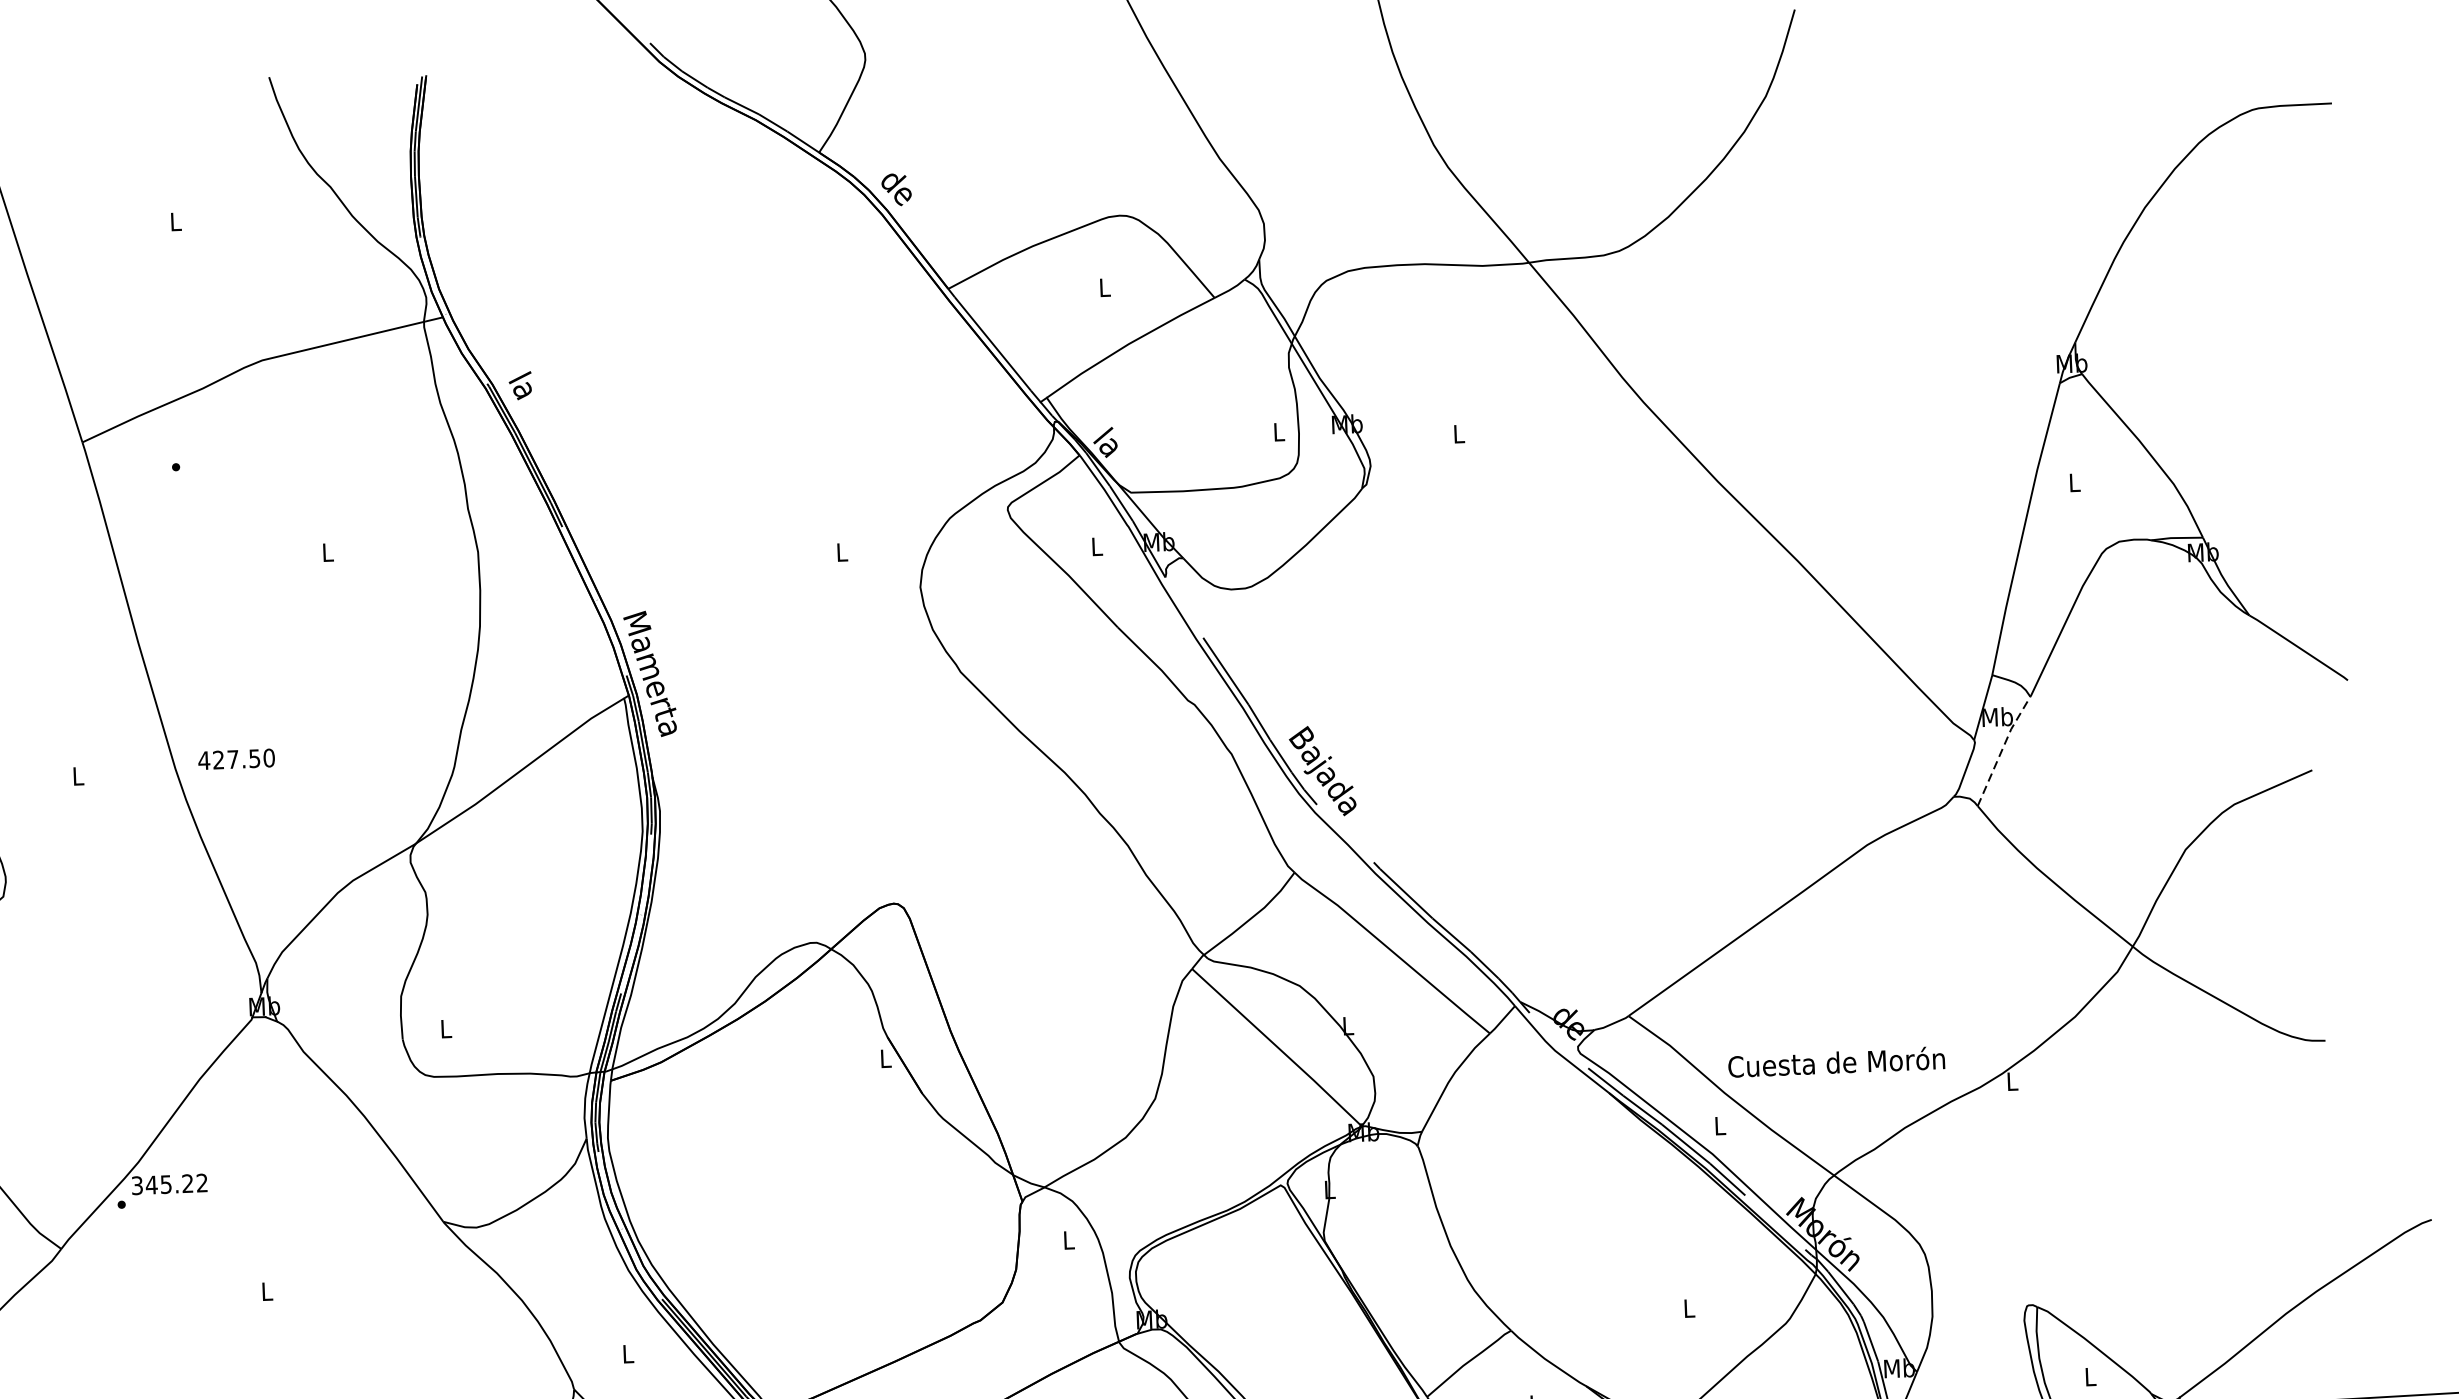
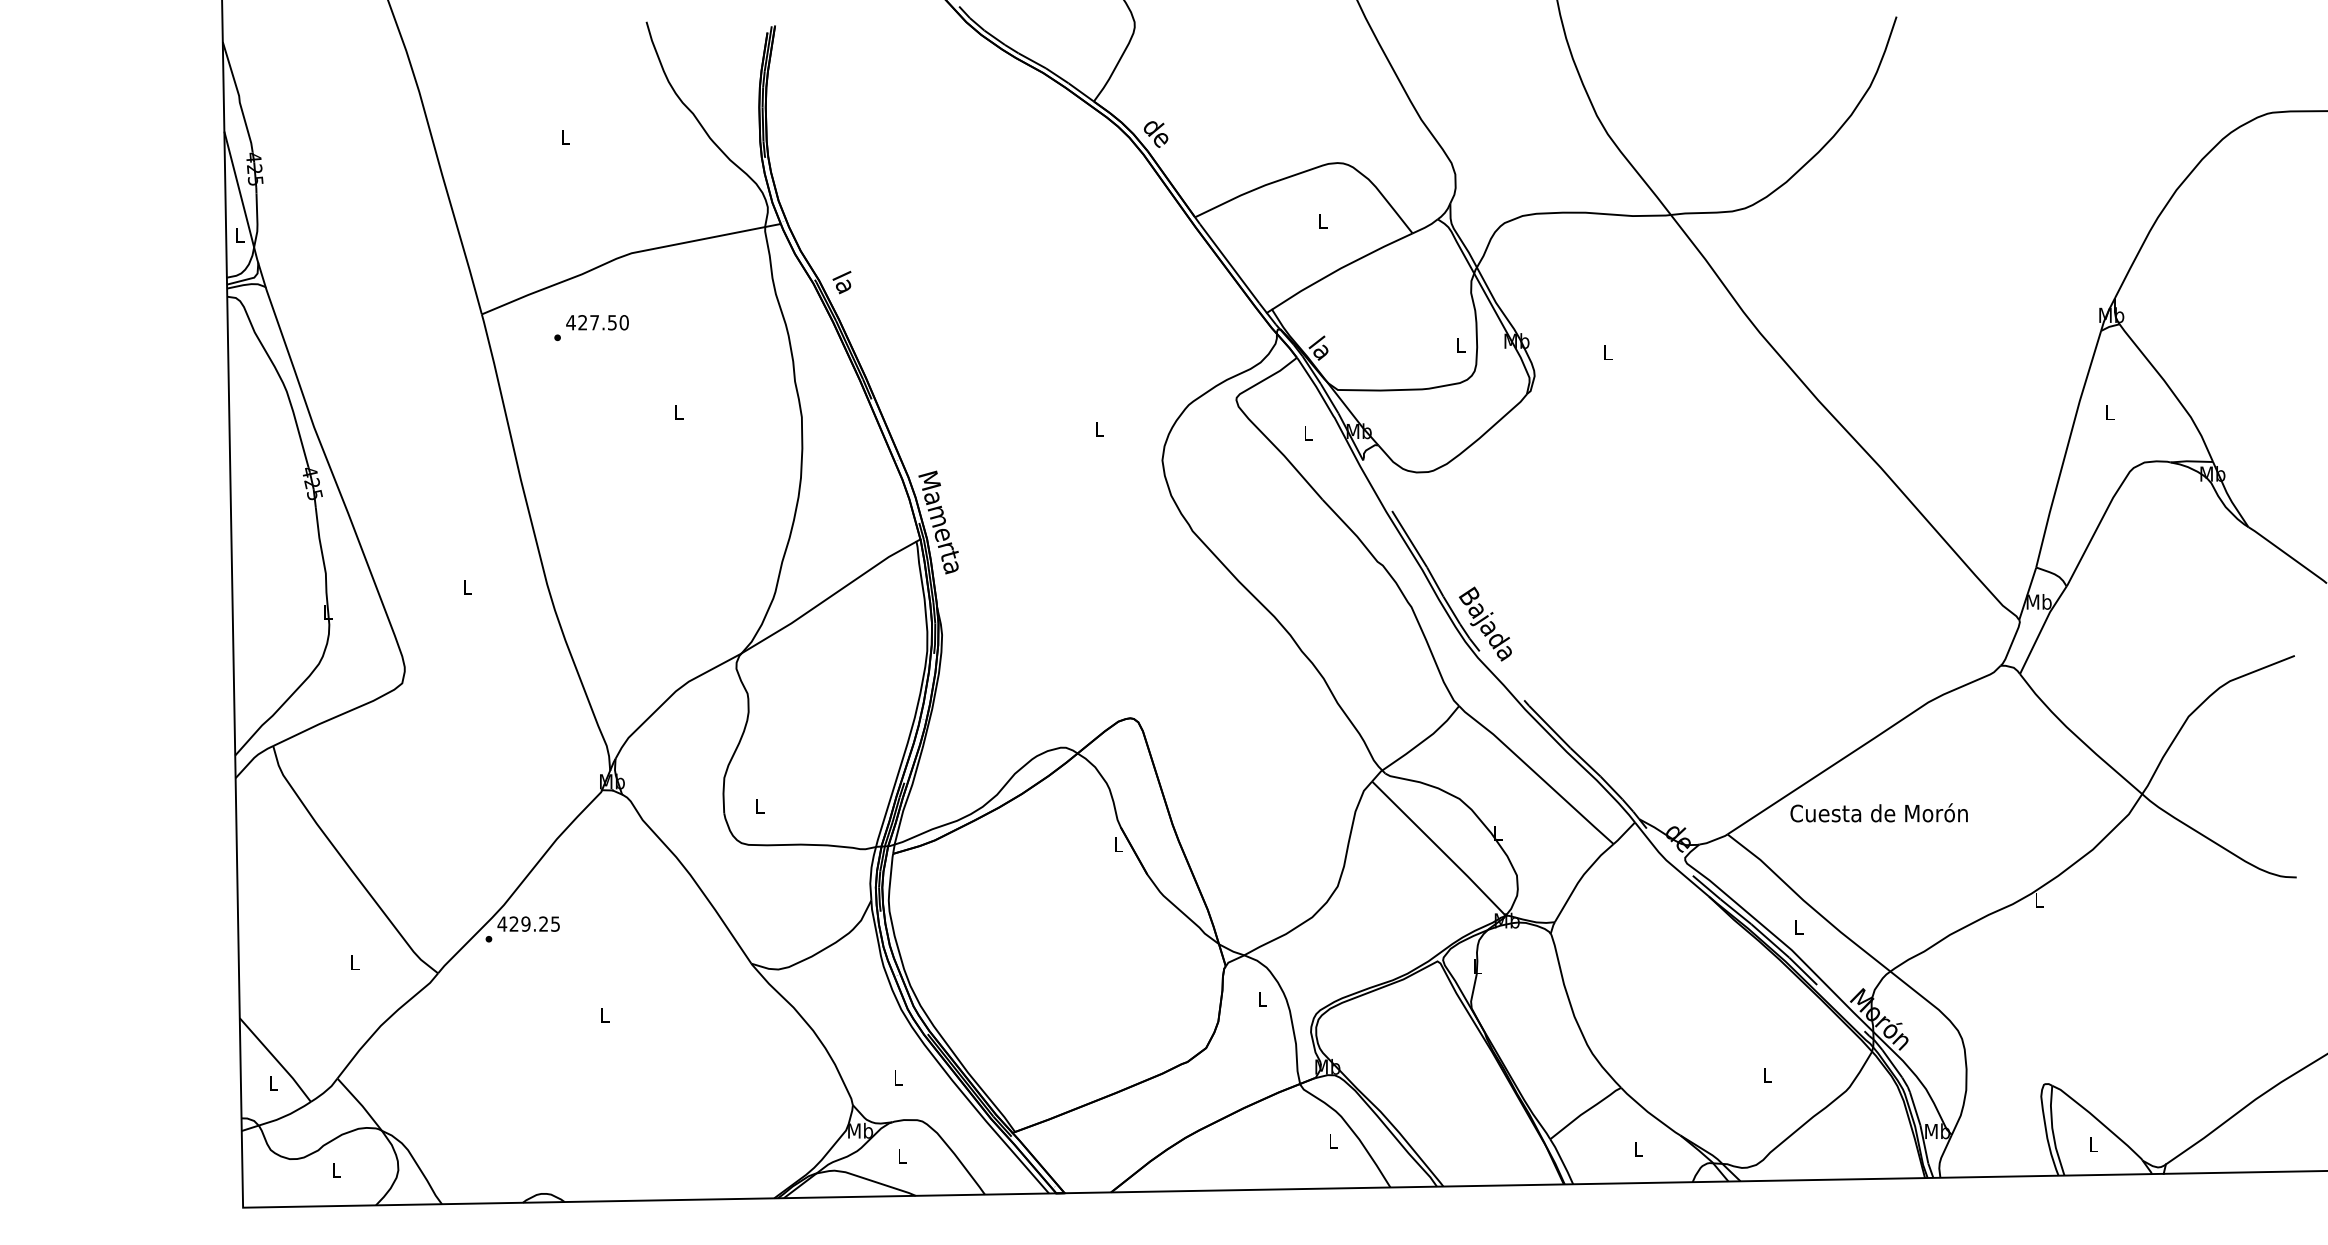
line: (2002, 749) -> (2042, 628), dashed -> solid
text: (236, 759) -> (597, 322), moved
text: (1835, 1061) -> (1878, 812), moved
text: (169, 1183) -> (528, 923), 345.22 -> 429.25

